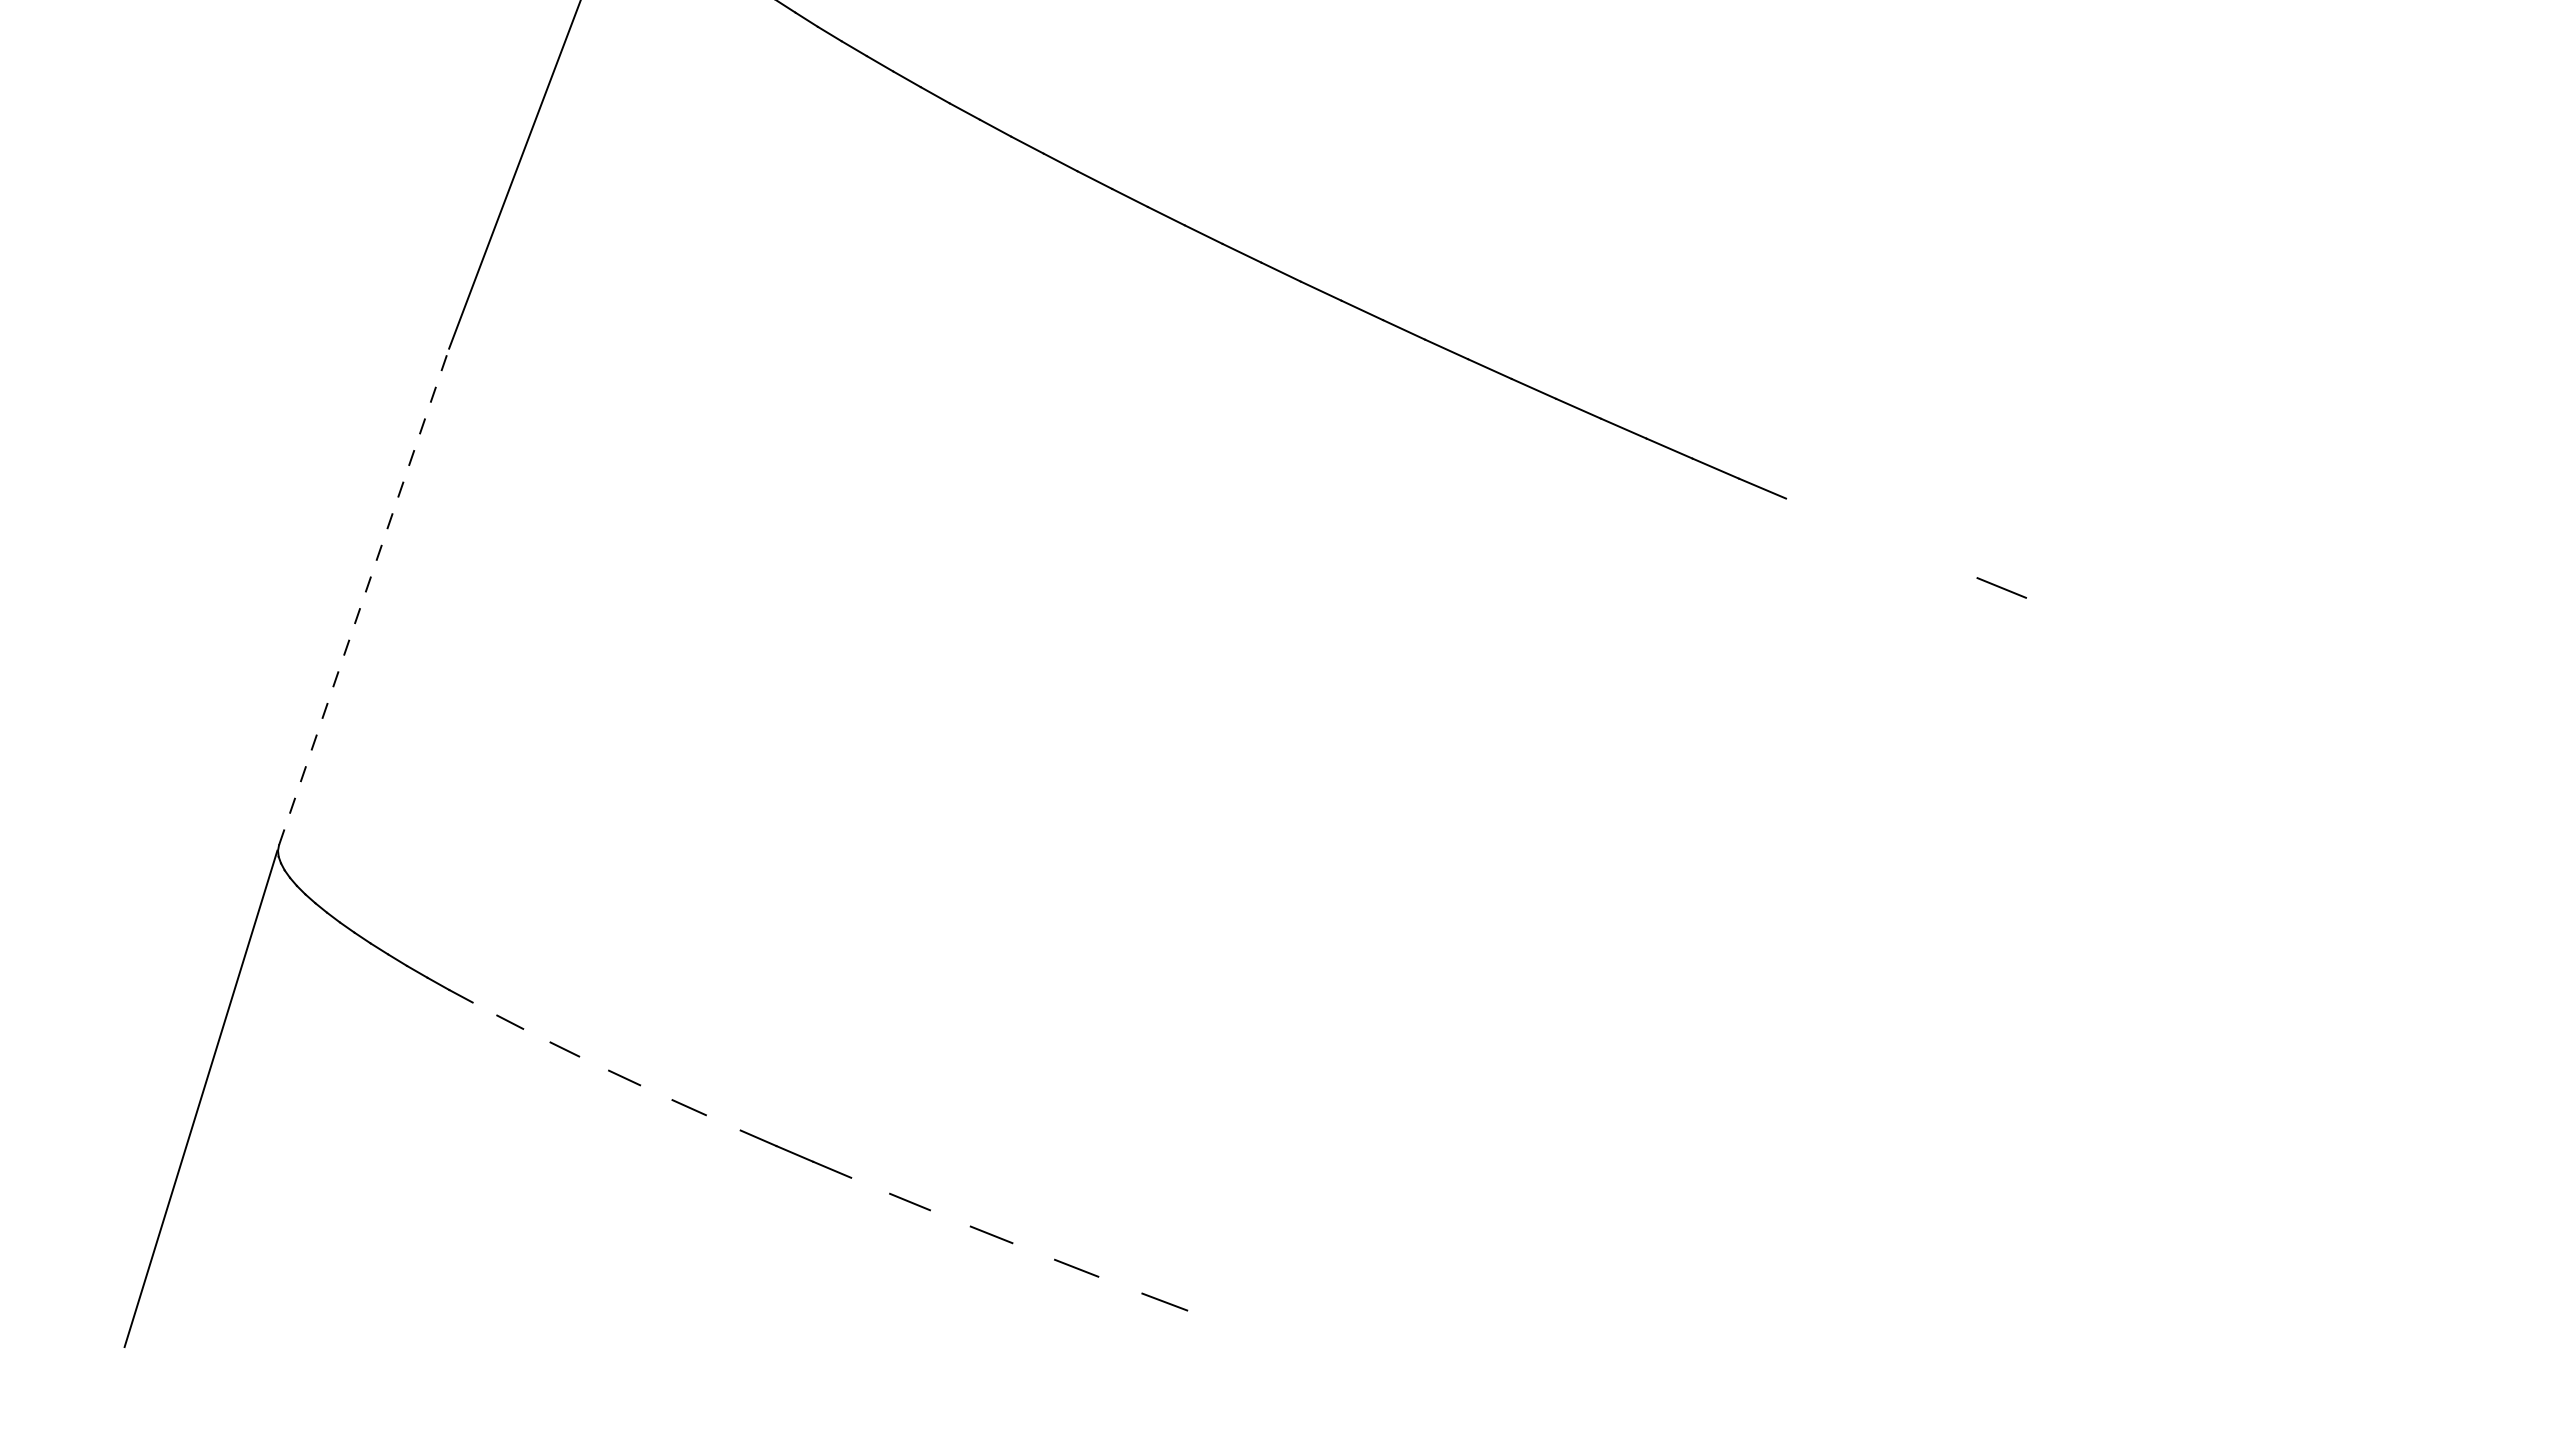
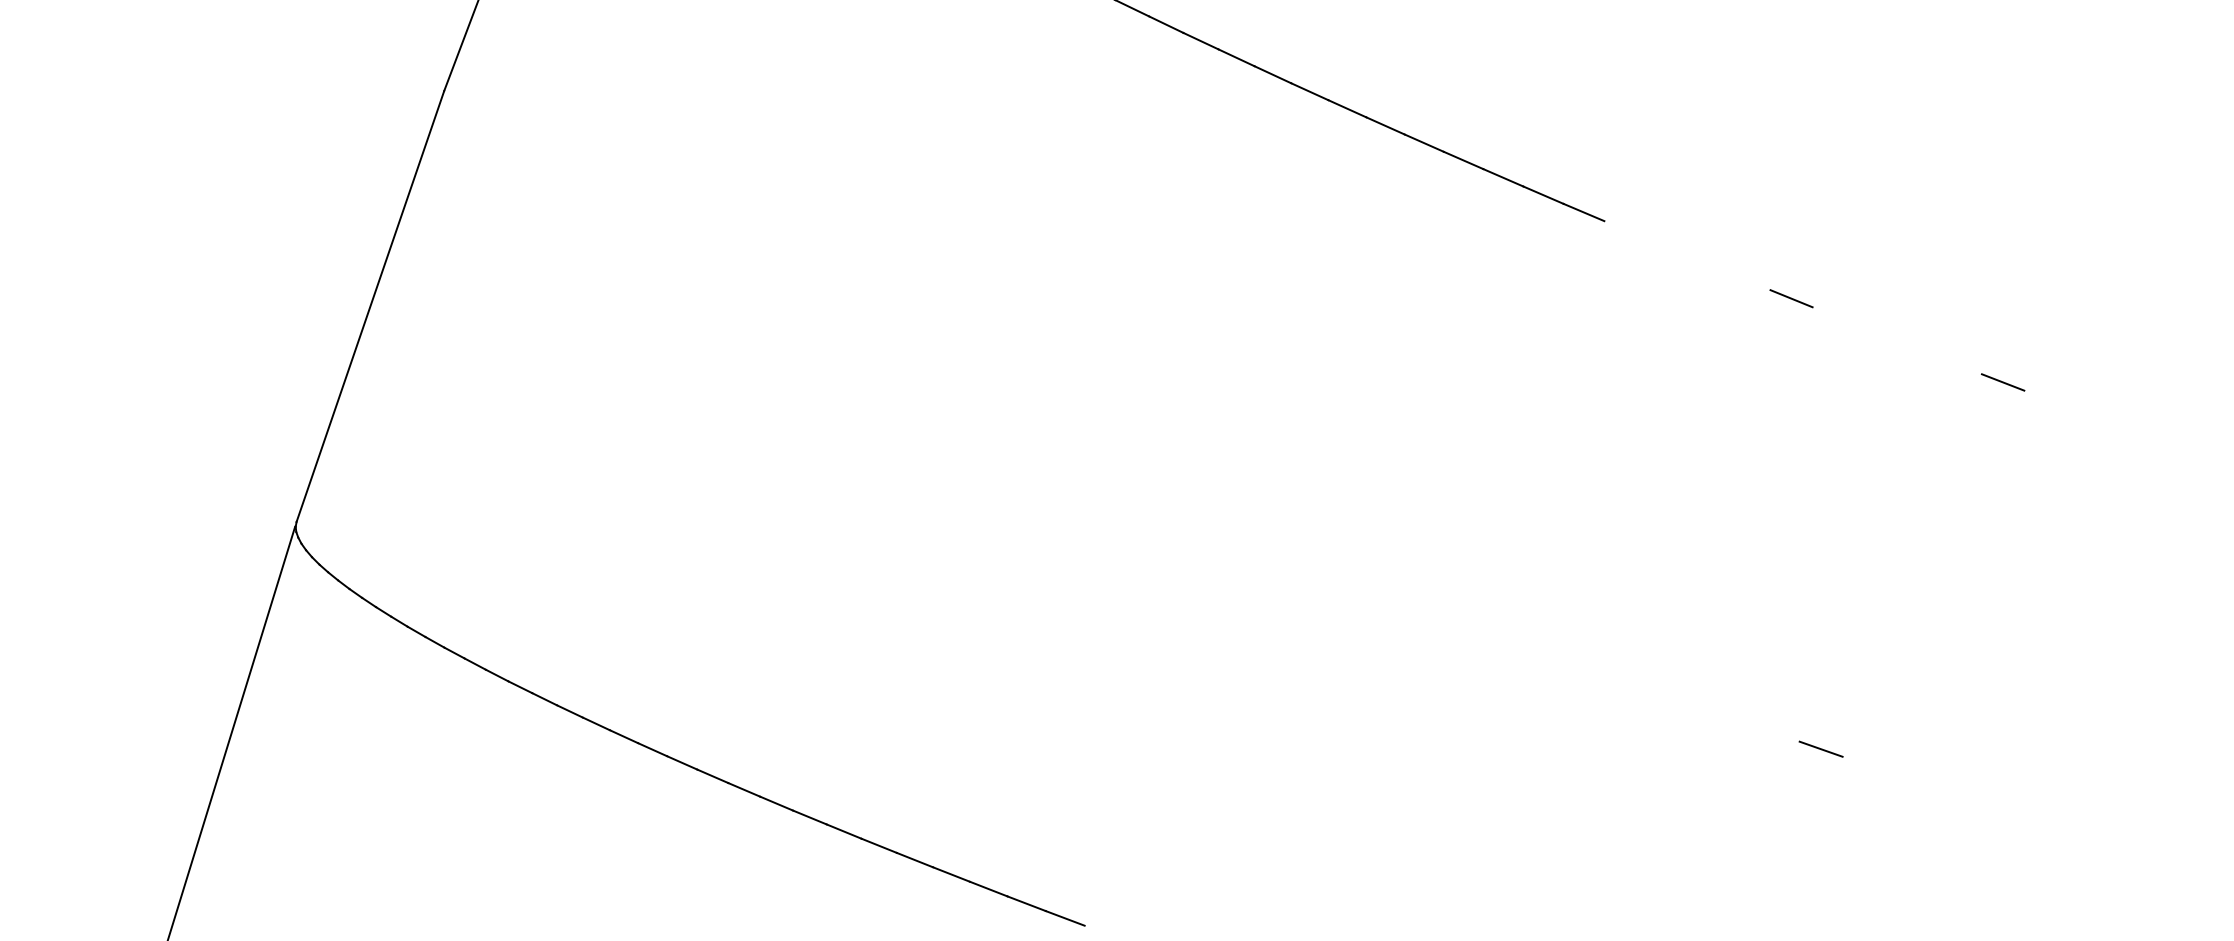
line: (364, 596) -> (370, 306), dashed -> solid
line: (2245, 684) -> (2003, 382), added
line: (484, 1008) -> (474, 663), added
line: (536, 1035) -> (520, 687), added
line: (594, 1063) -> (570, 711), added
line: (656, 1092) -> (624, 736), added
line: (2035, 1106) -> (1820, 748), added
line: (722, 1122) -> (681, 762), added
line: (870, 1185) -> (809, 817), added
line: (950, 1218) -> (879, 845), added
line: (1033, 1251) -> (951, 874), added
line: (1120, 1284) -> (1026, 903), added

